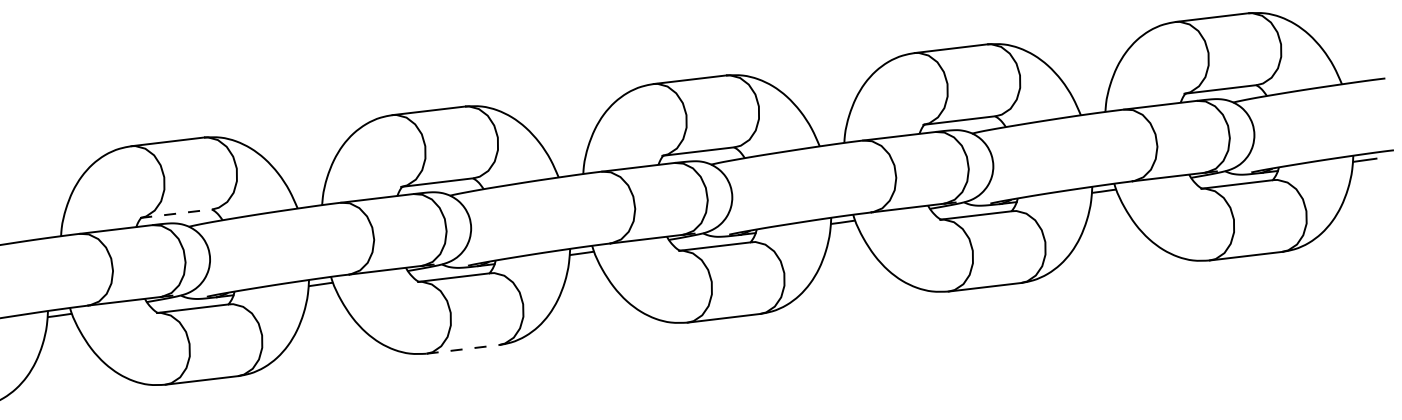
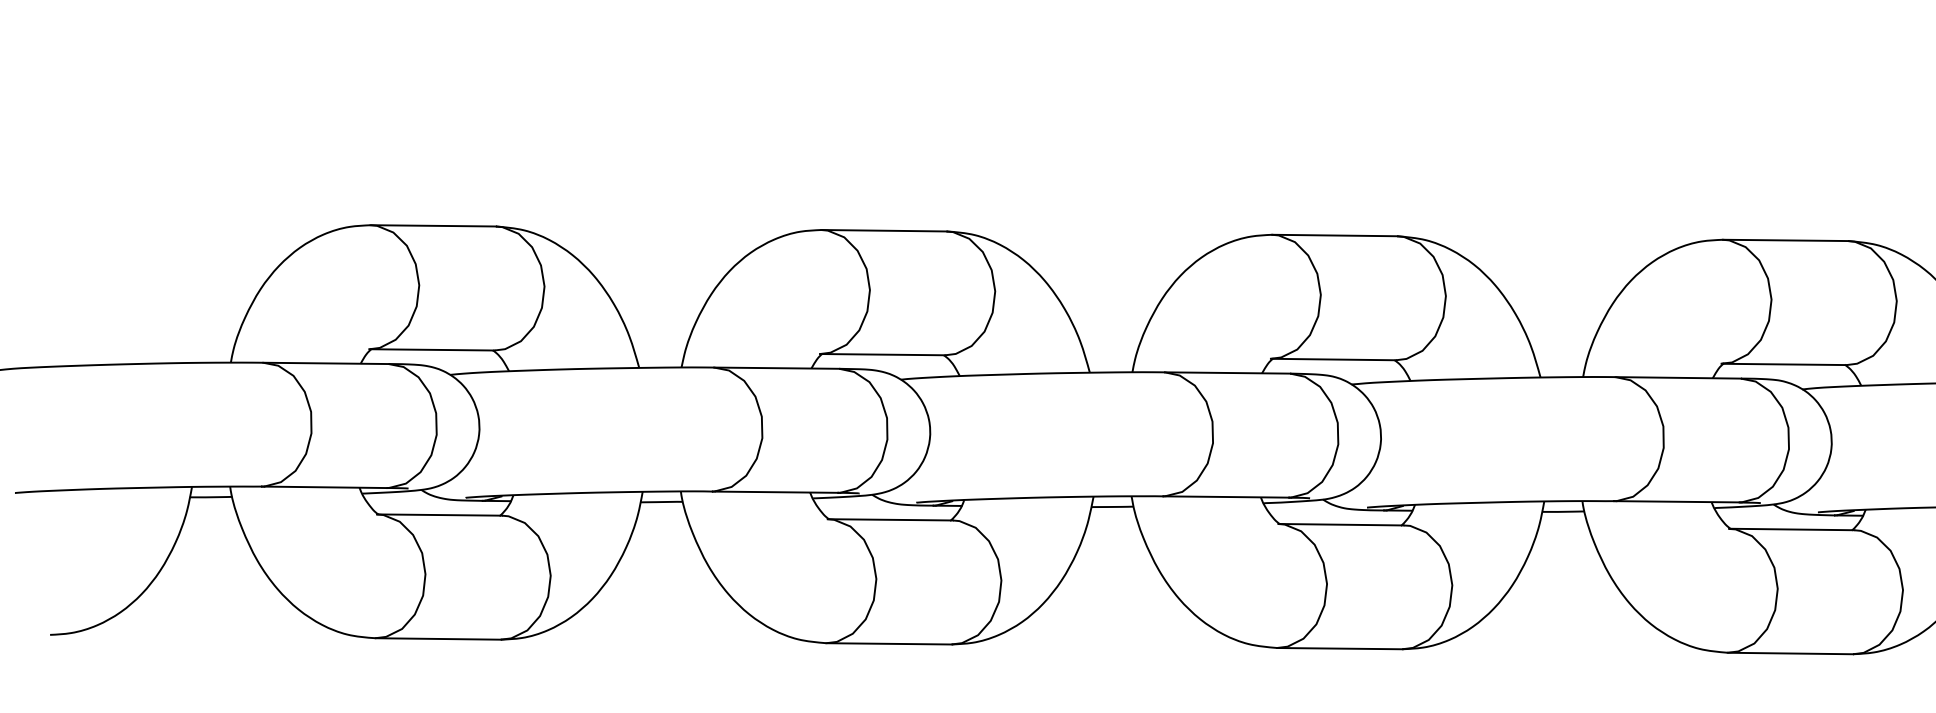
line: (176, 213) -> (432, 349), dashed -> solid
line: (462, 349) -> (888, 643), dashed -> solid

